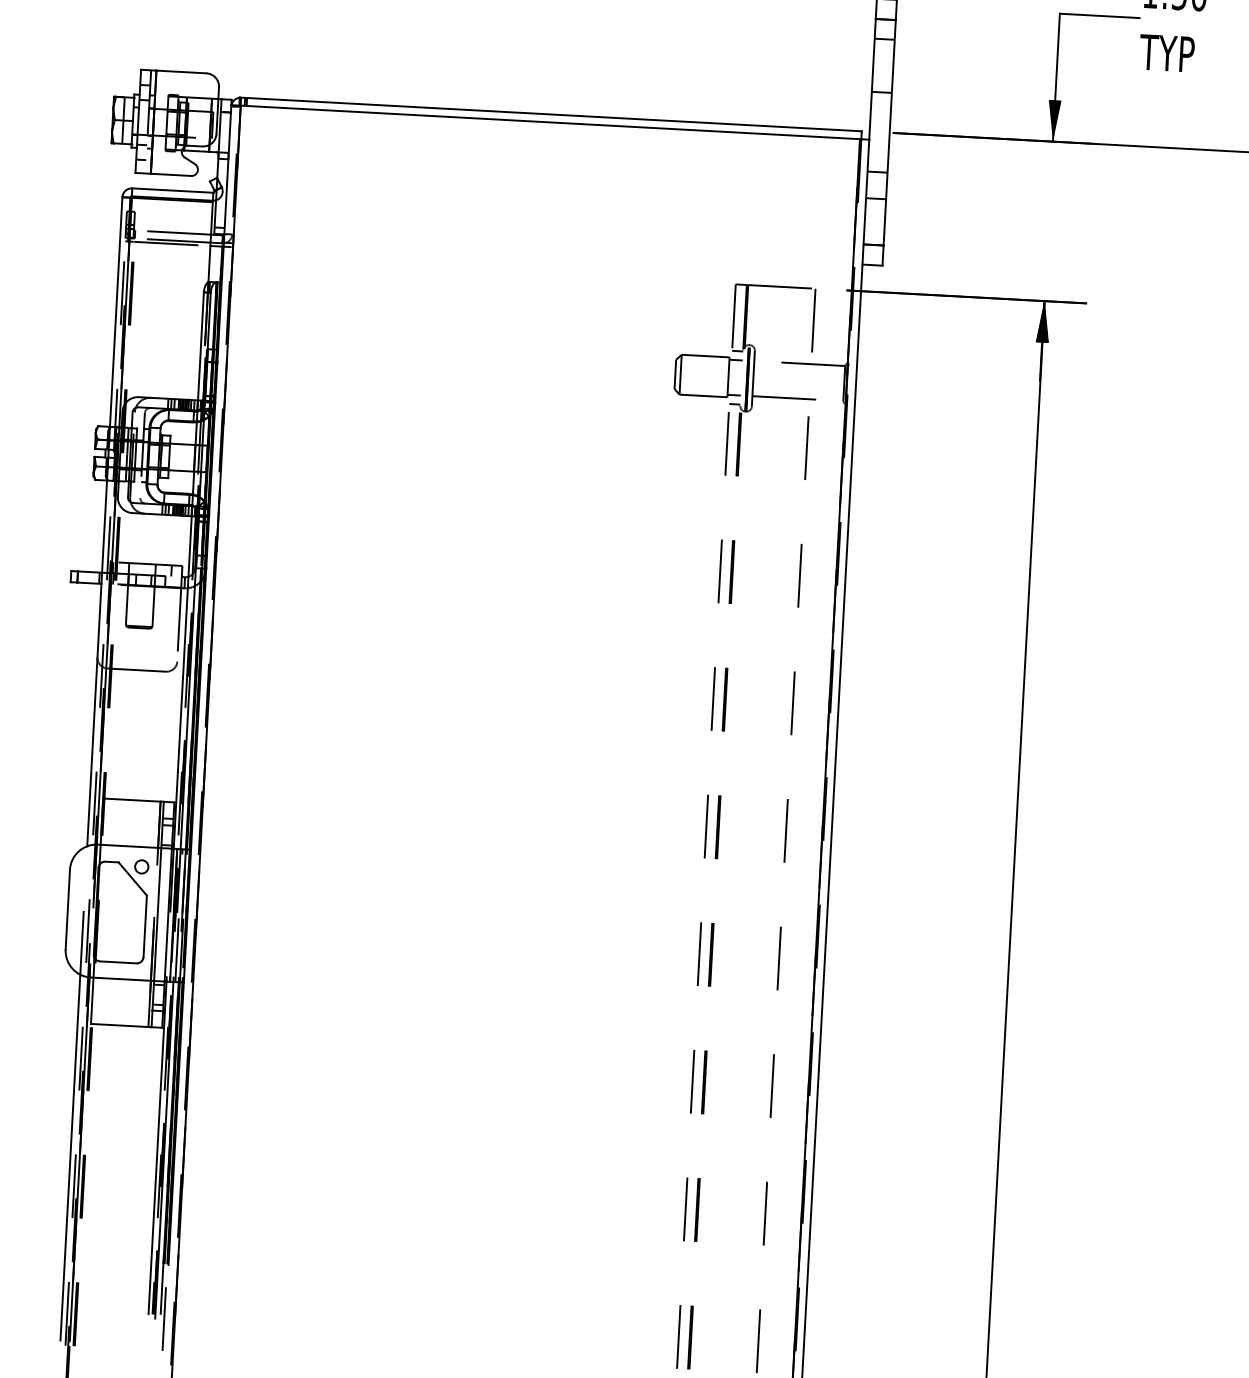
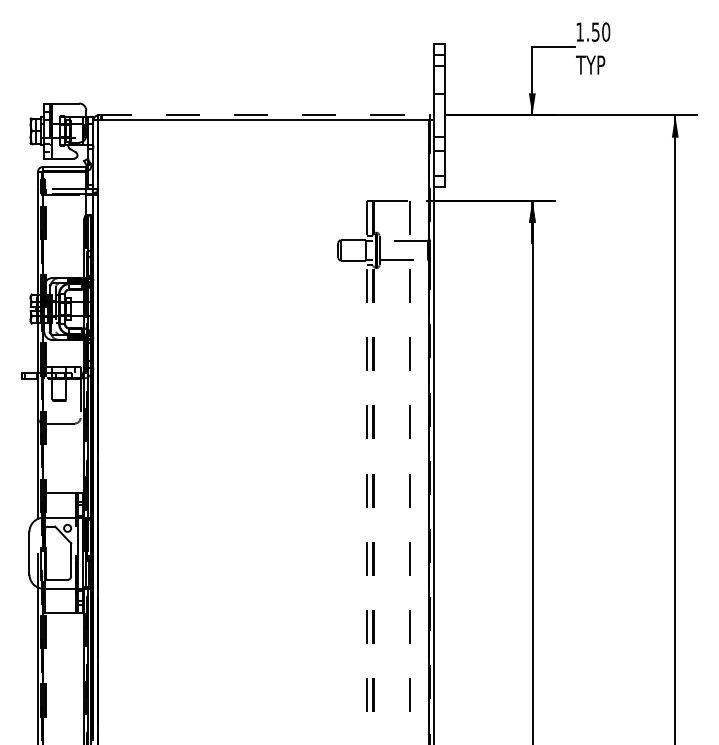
line: (551, 114) -> (264, 115), solid -> dashed

